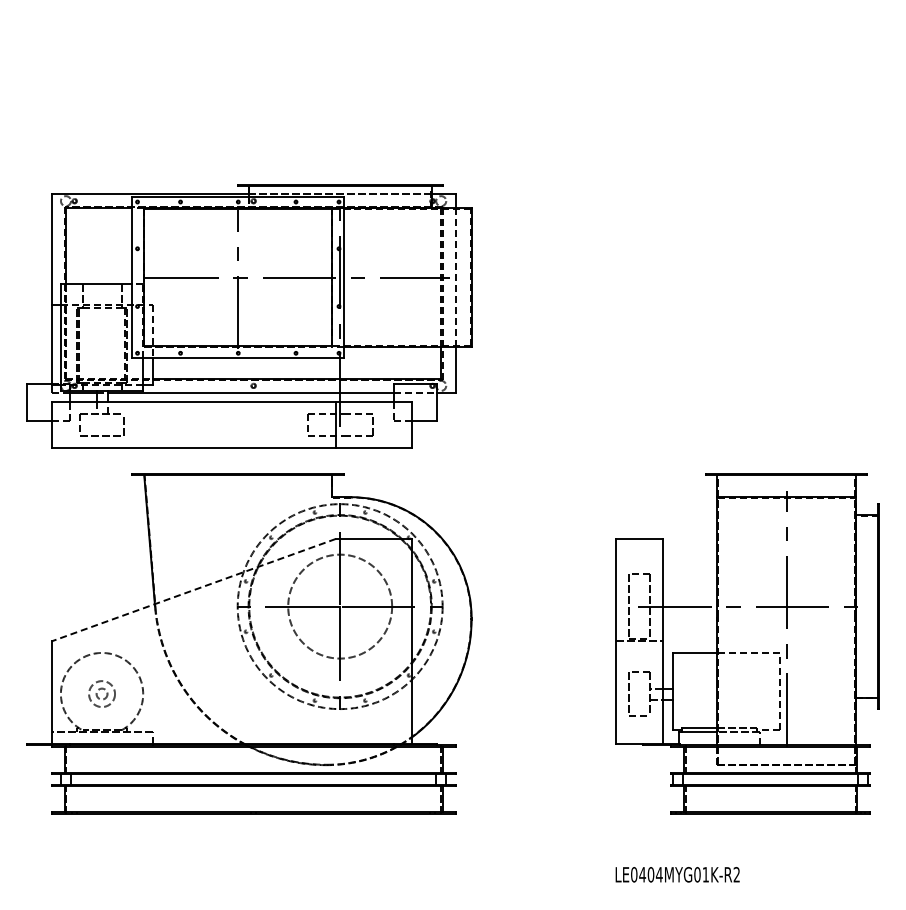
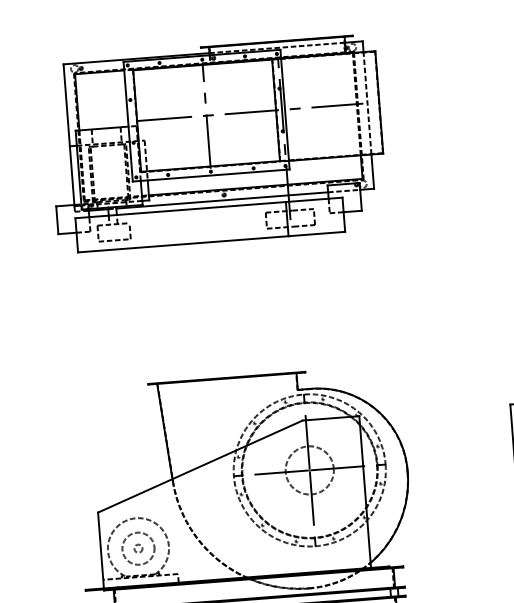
part: (249, 316) -> (217, 143), moved
line: (193, 590) -> (200, 466), dashed -> solid
circle: (339, 606) -> (309, 470), size x0.62
circle: (101, 693) -> (138, 548), size x1.67

